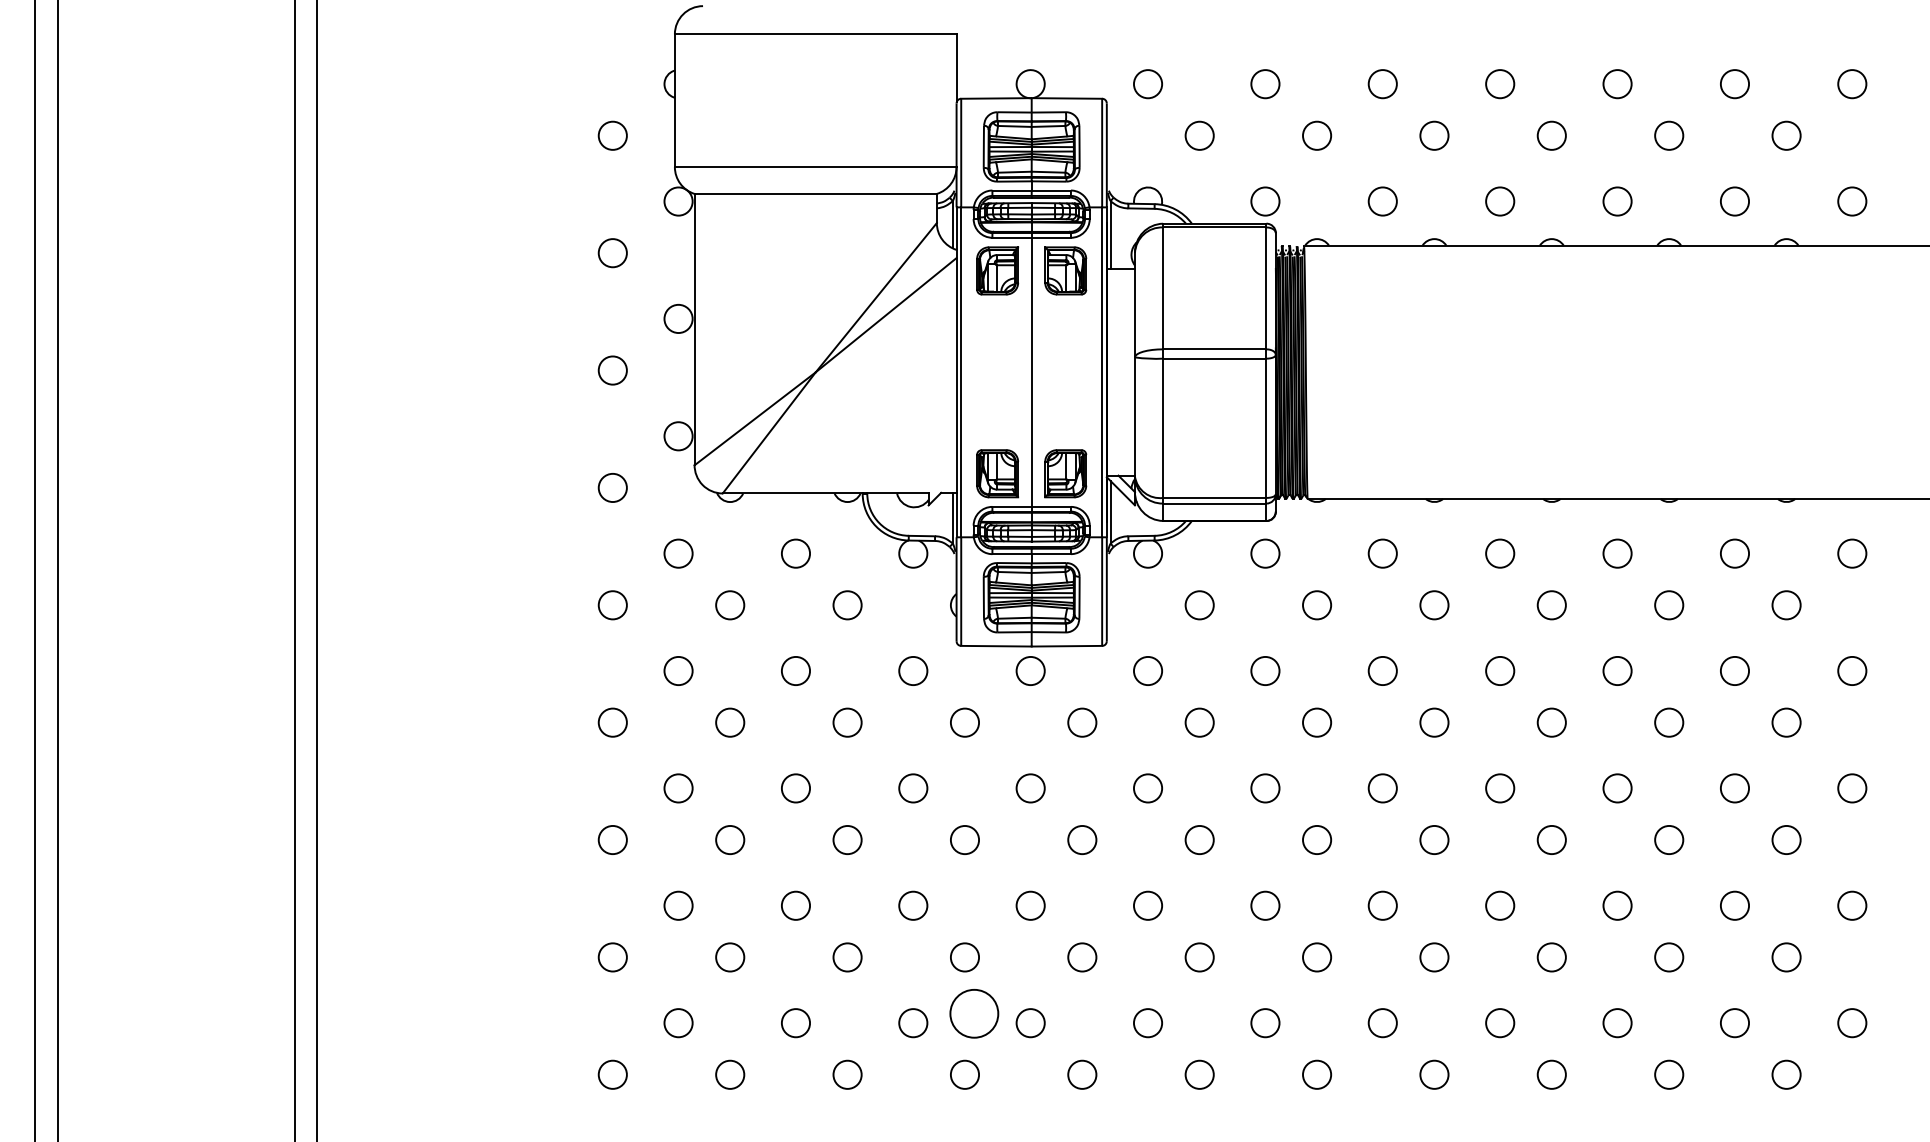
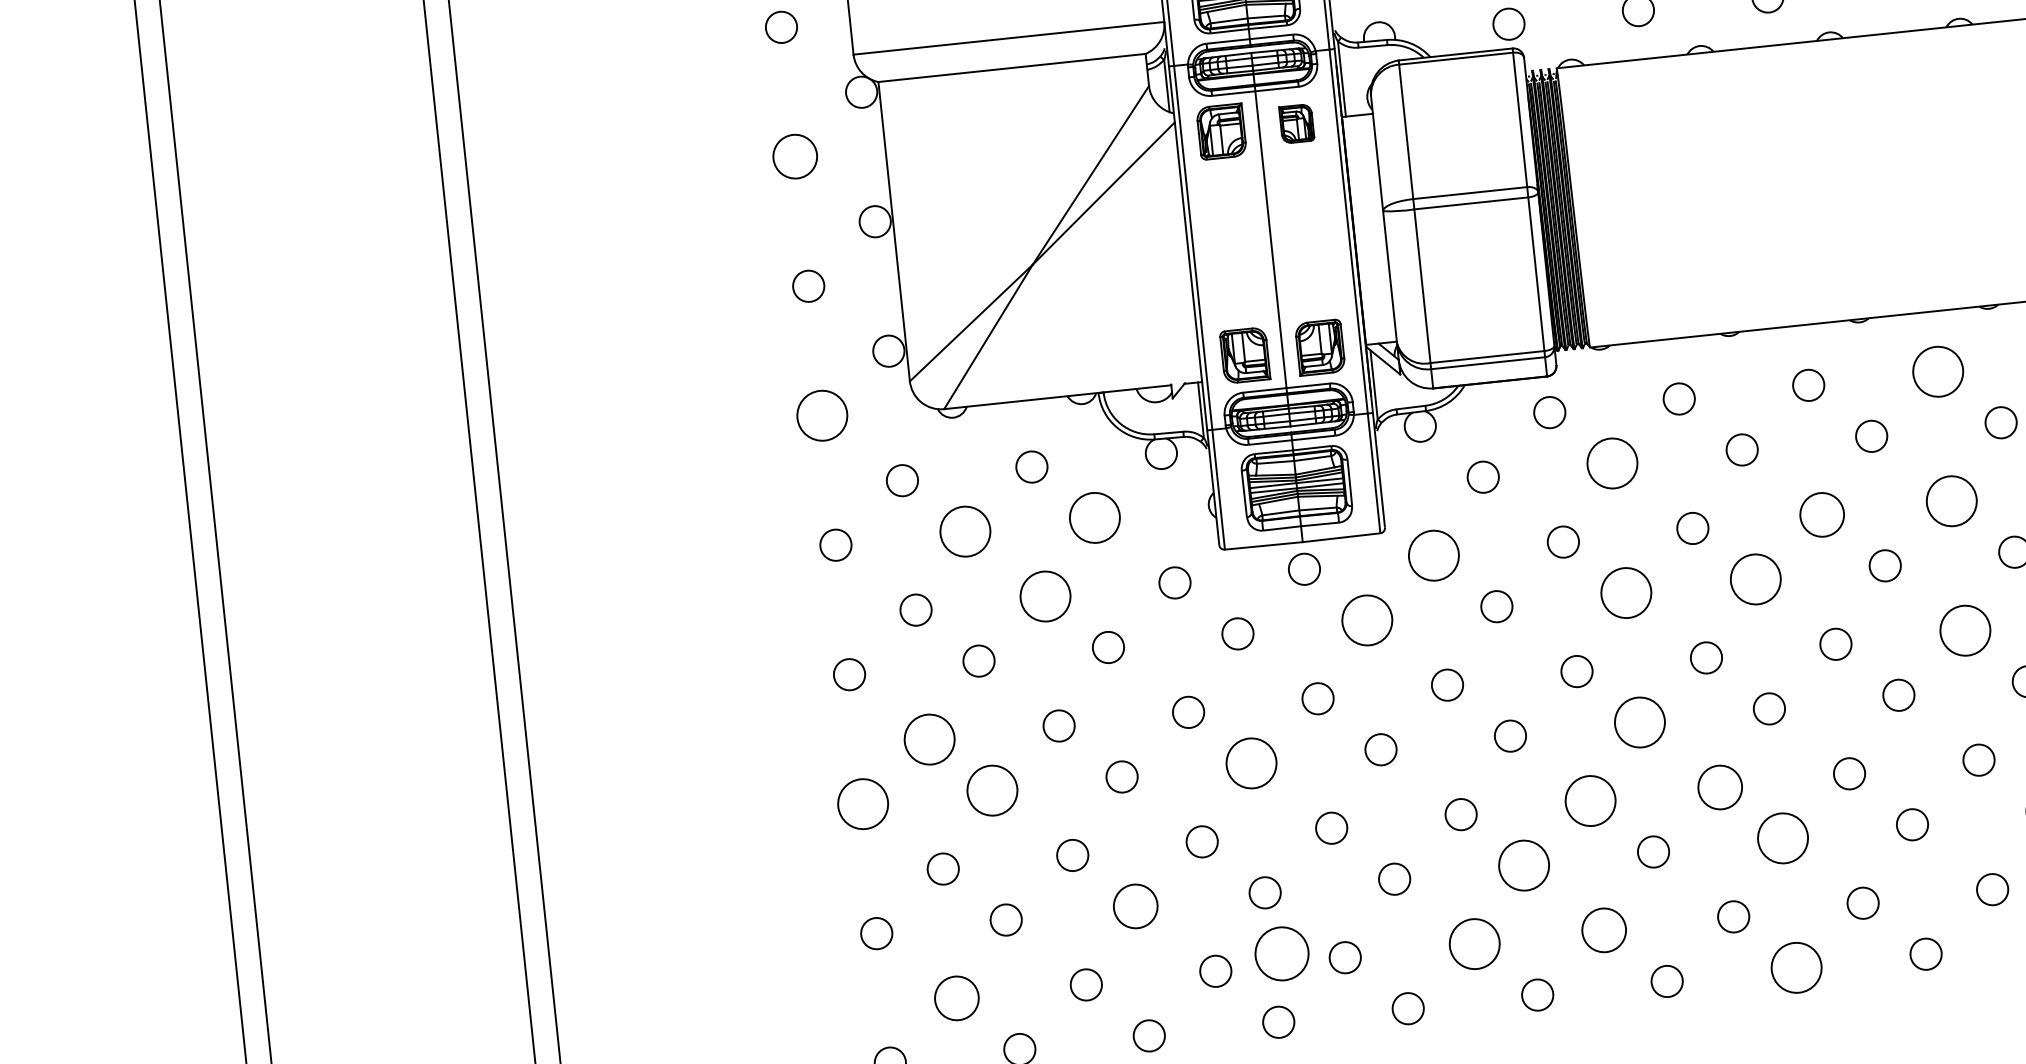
circle: (612, 253) -> (794, 157), size x1.4
part: (1065, 270) -> (1296, 123), size x0.7
circle: (612, 487) -> (821, 415), size x1.6
circle: (1617, 553) -> (1938, 371), size x1.6
circle: (730, 605) -> (965, 531), size x1.6
circle: (847, 605) -> (1094, 518), size x1.6
circle: (1317, 605) -> (1613, 463), size x1.6
circle: (795, 670) -> (1044, 595), size x1.6
circle: (1147, 670) -> (1433, 555), size x1.6
circle: (1500, 670) -> (1822, 514), size x1.4
circle: (1617, 670) -> (1951, 500), size x1.6
circle: (1082, 722) -> (1367, 620), size x1.6
circle: (1317, 722) -> (1626, 592), size x1.6
circle: (1434, 722) -> (1755, 579), size x1.6
circle: (678, 788) -> (929, 739), size x1.6
circle: (1617, 788) -> (1965, 630), size x1.6
circle: (612, 839) -> (862, 803), size x1.6
circle: (730, 839) -> (992, 789), size x1.6
circle: (964, 839) -> (1250, 762), size x1.6
circle: (1317, 839) -> (1640, 721), size x1.6
circle: (1265, 905) -> (1590, 800), size x1.6
circle: (1382, 905) -> (1719, 787), size x1.4
circle: (847, 957) -> (1135, 906), size x1.4
circle: (1199, 957) -> (1523, 865), size x1.6
circle: (1434, 957) -> (1783, 838), size x1.6
circle: (678, 1023) -> (956, 998), size x1.4
circle: (1147, 1023) -> (1474, 944), size x1.6
circle: (1265, 1023) -> (1604, 930), size x1.4
circle: (1434, 1074) -> (1796, 967), size x1.6

